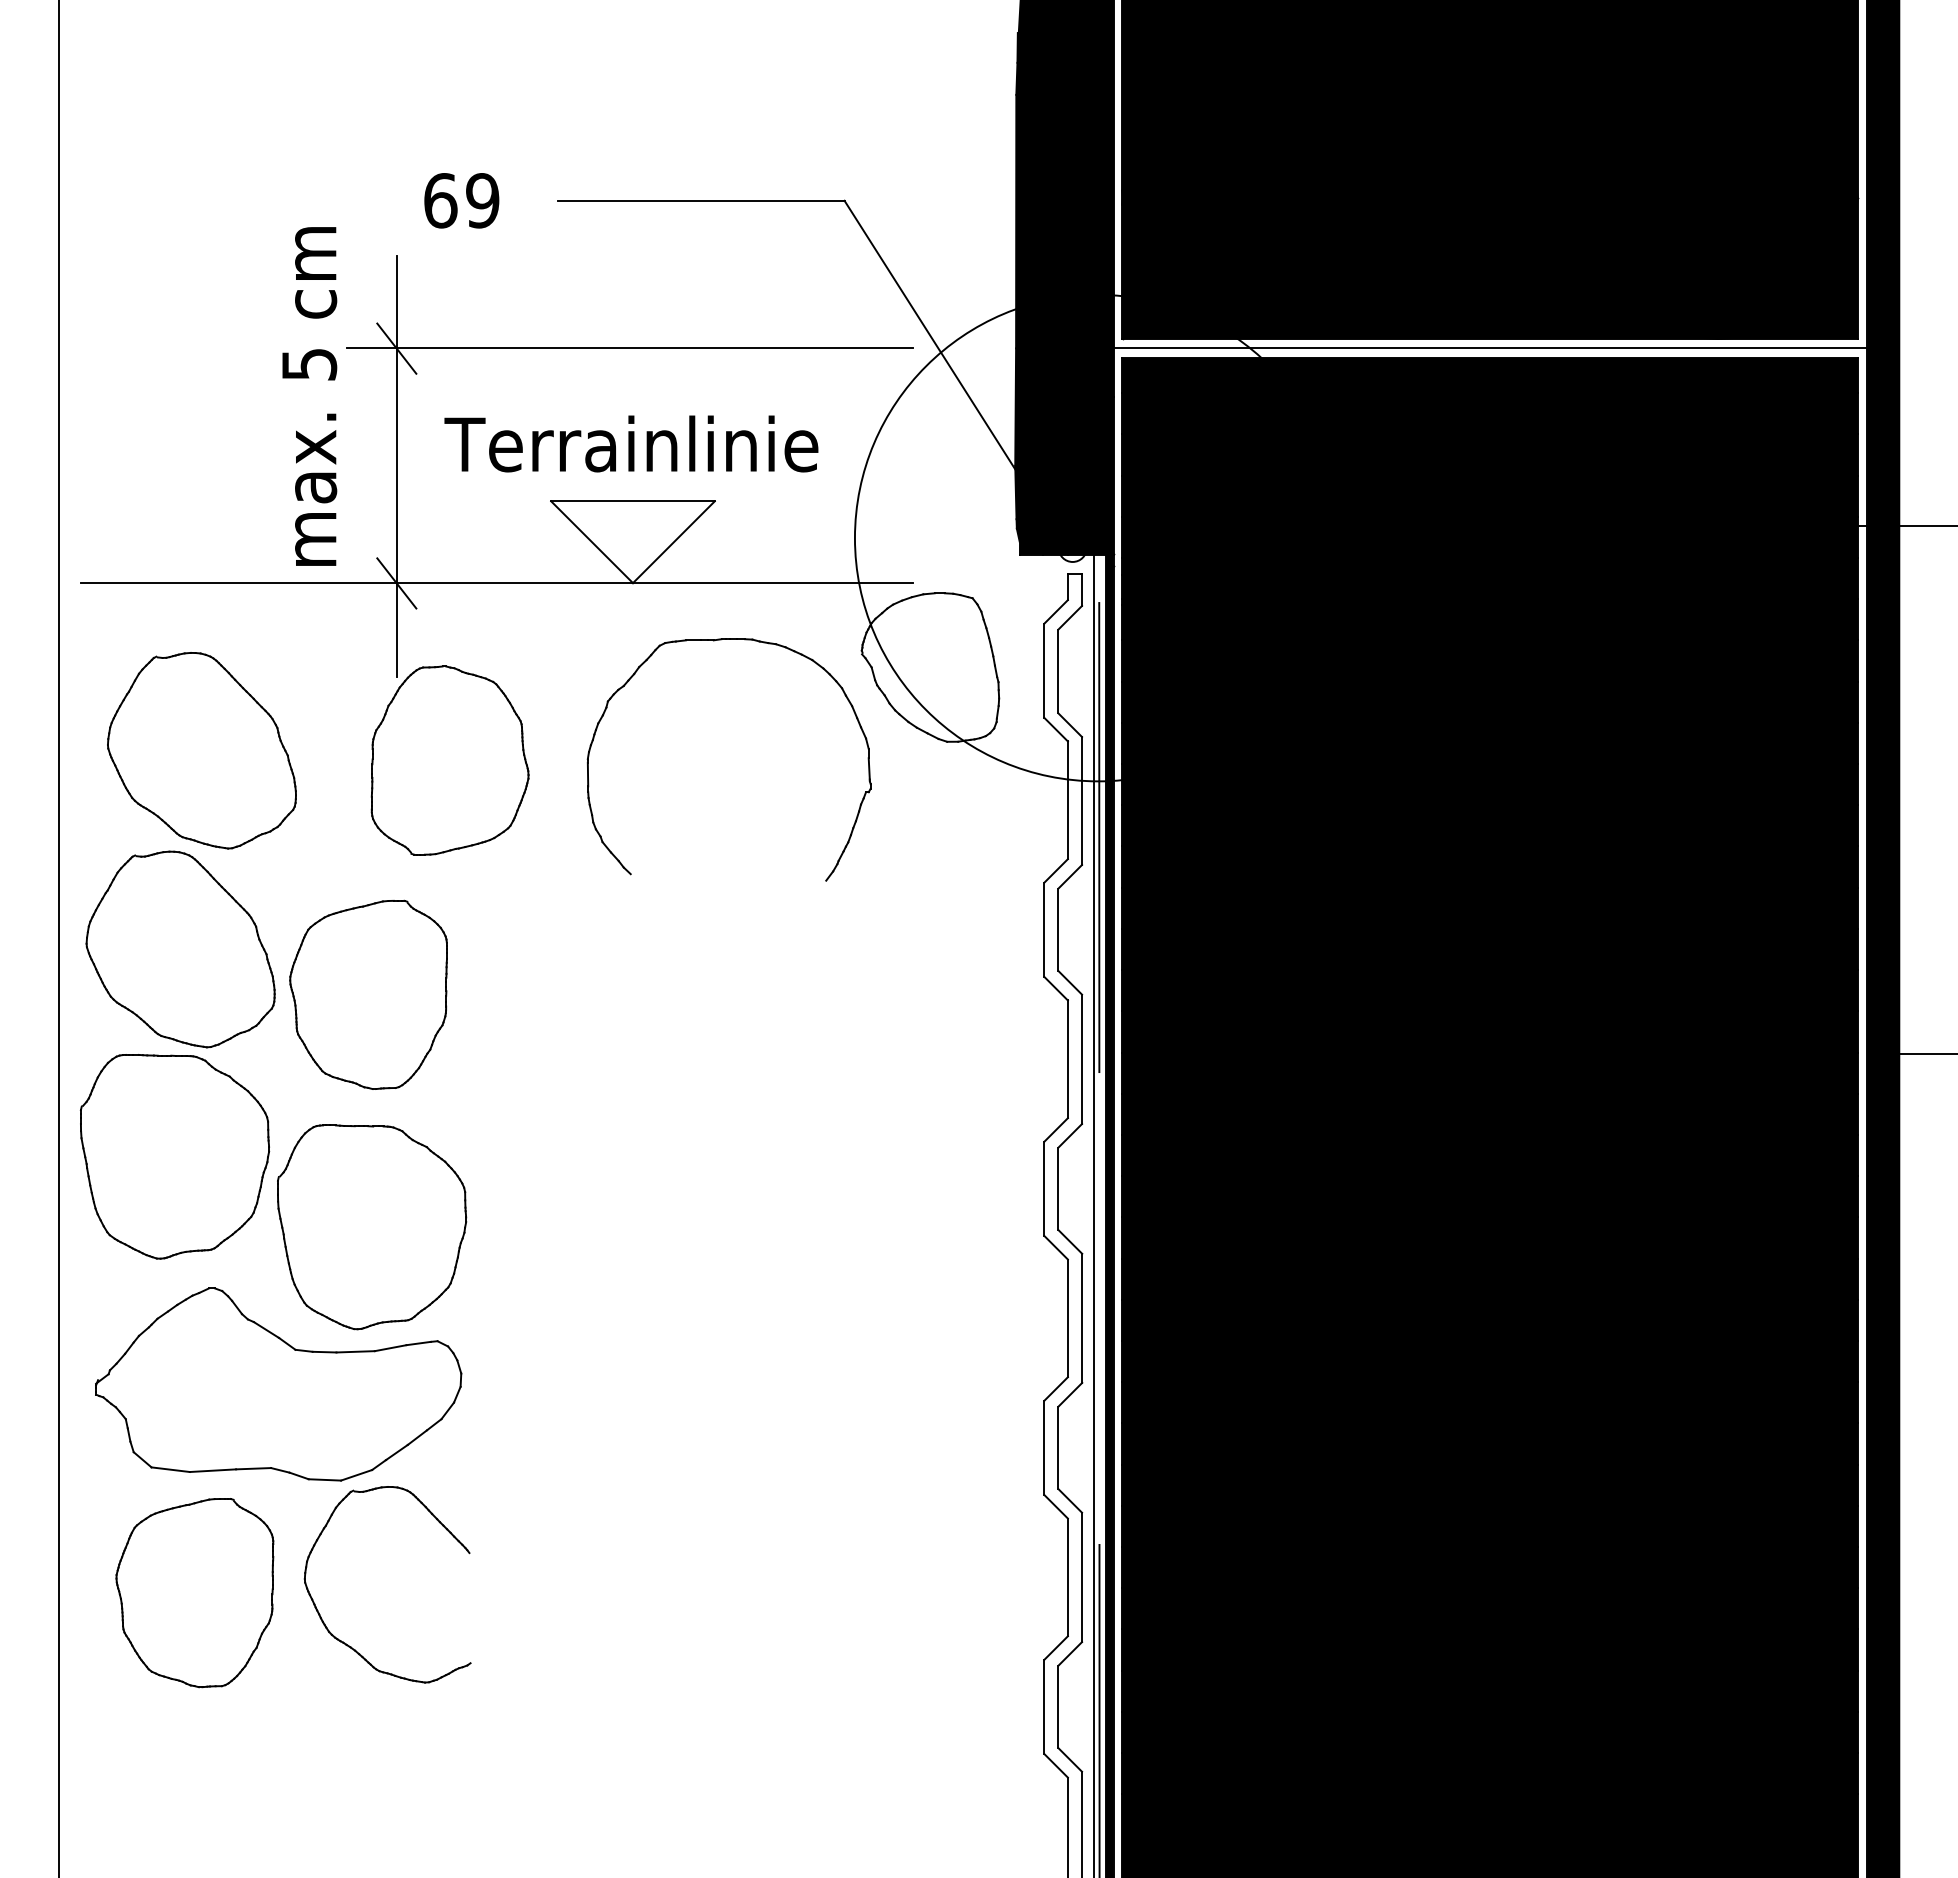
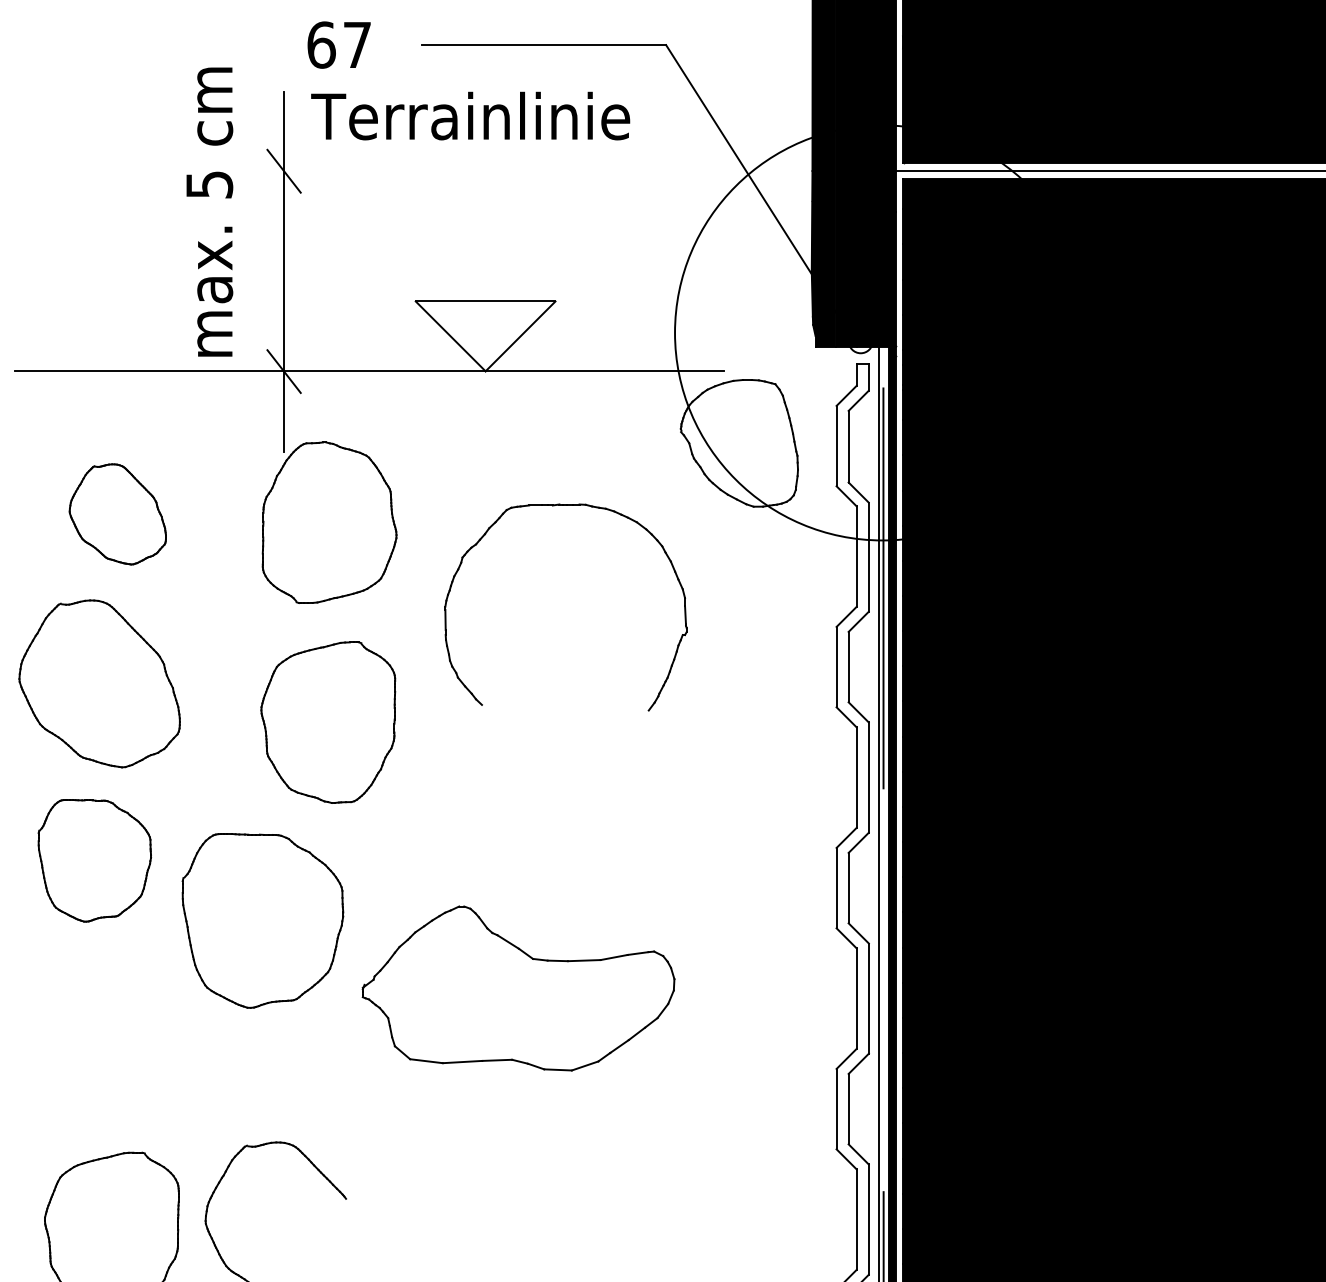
text: (482, 200) -> (357, 44), 69 -> 67
line: (629, 348) -> (482, 171), removed
text: (631, 443) -> (470, 115), moved
part: (714, 641) -> (553, 506), moved
part: (201, 750) -> (117, 514), size x0.6
part: (368, 994) -> (328, 722), moved
part: (174, 1156) -> (94, 860), size x0.7
part: (278, 1384) -> (518, 988), moved

